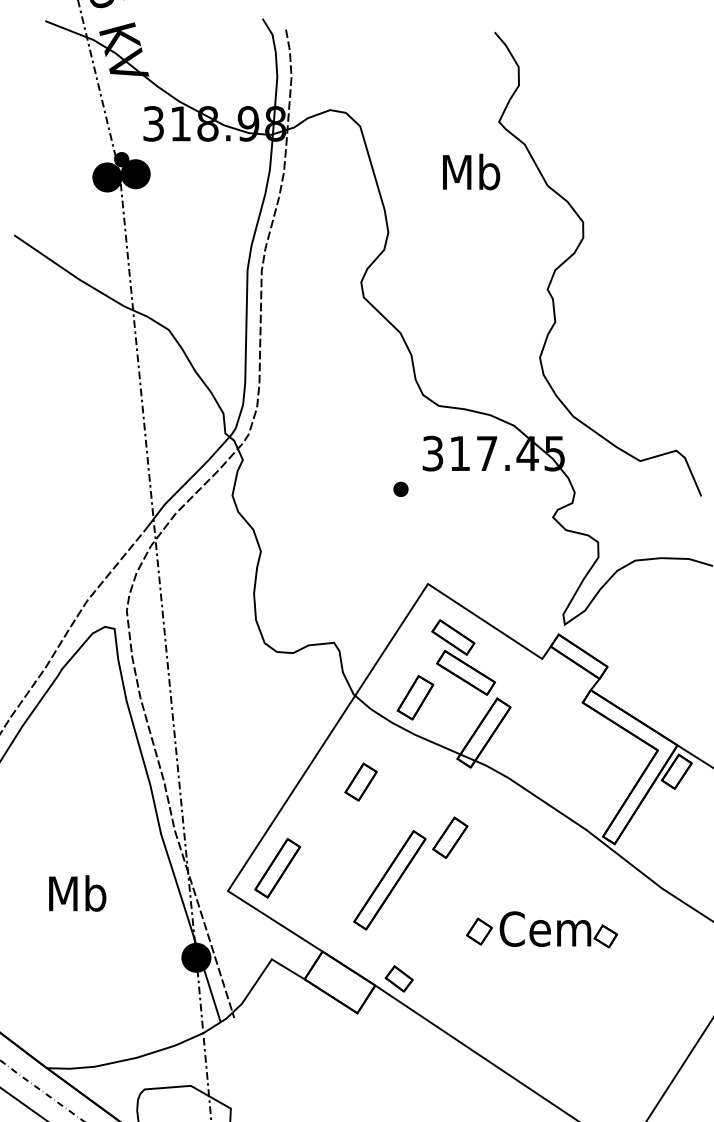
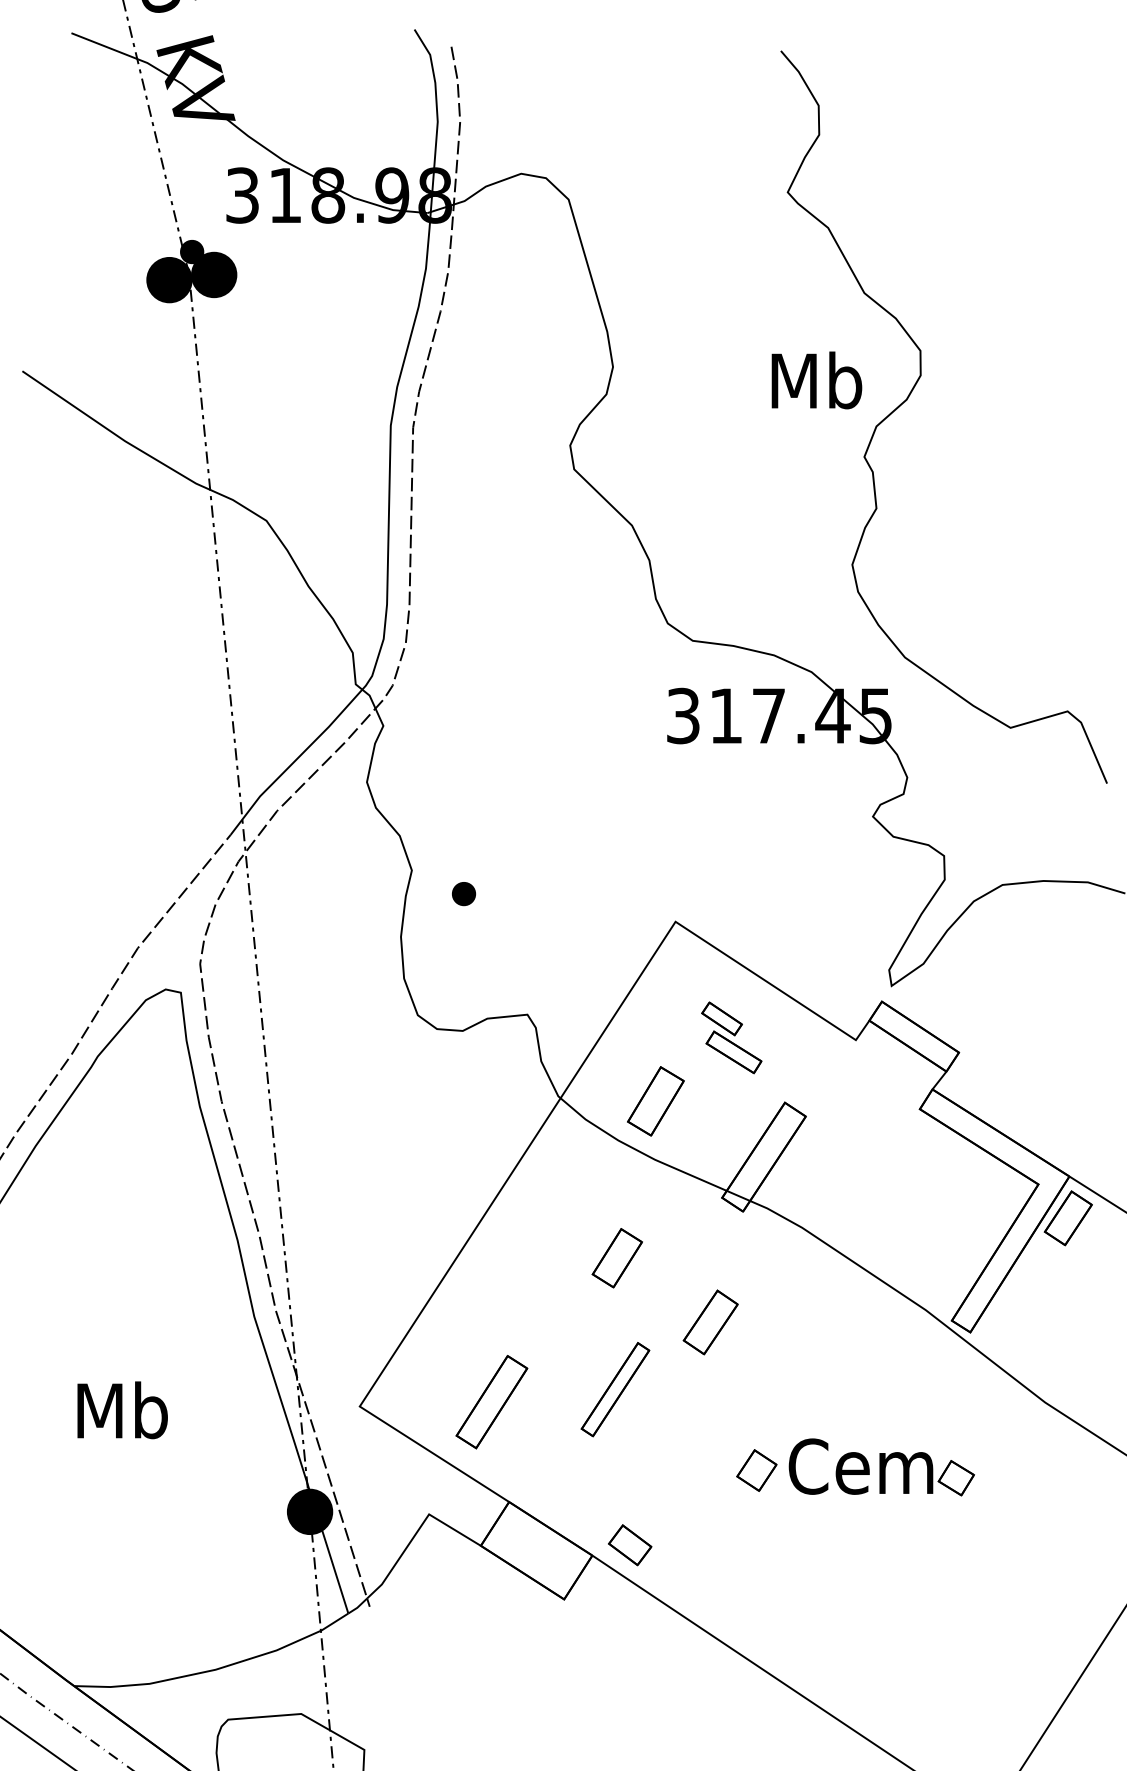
text: (471, 171) -> (816, 379), moved
part: (400, 488) -> (463, 892), moved
part: (463, 657) -> (731, 1037), size x0.6
part: (360, 781) -> (616, 1257), moved
part: (277, 868) -> (491, 1402), moved
part: (389, 880) -> (614, 1389), size x0.6

